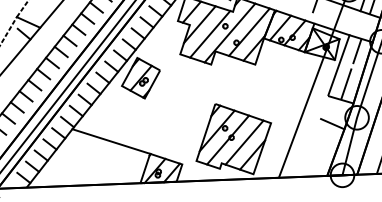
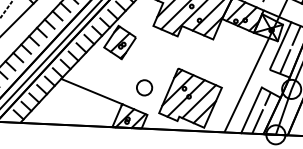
part: (175, 131) -> (144, 87), added
line: (309, 147) -> (251, 110), added
line: (322, 149) -> (261, 112), added

